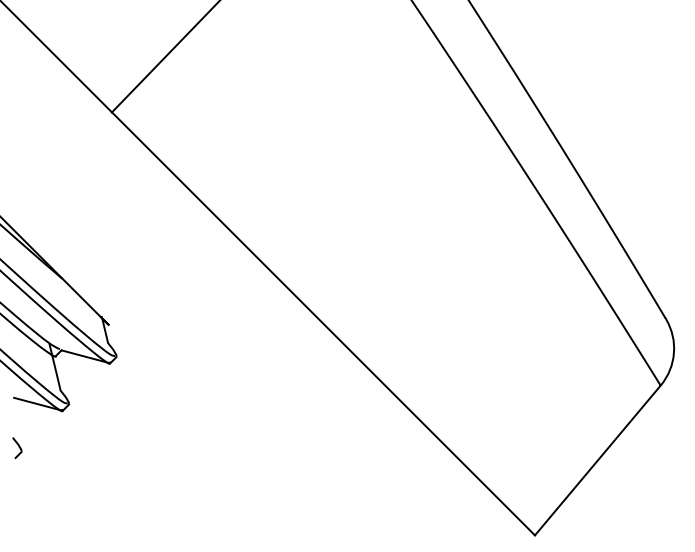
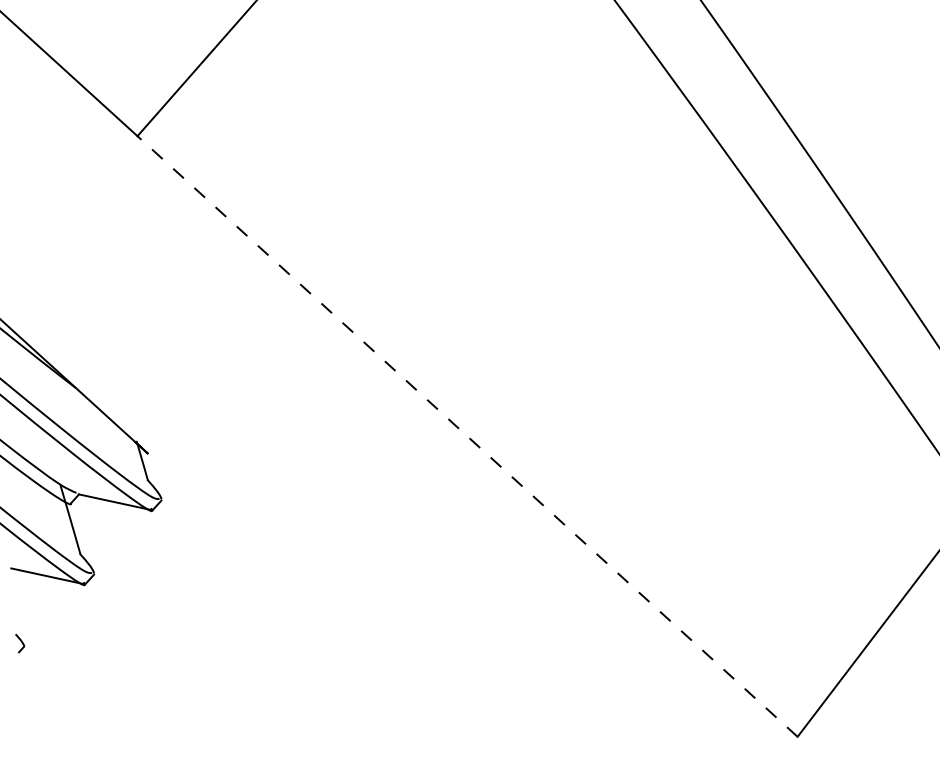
line: (323, 323) -> (467, 435), solid -> dashed
part: (17, 448) -> (20, 643), size x0.6

